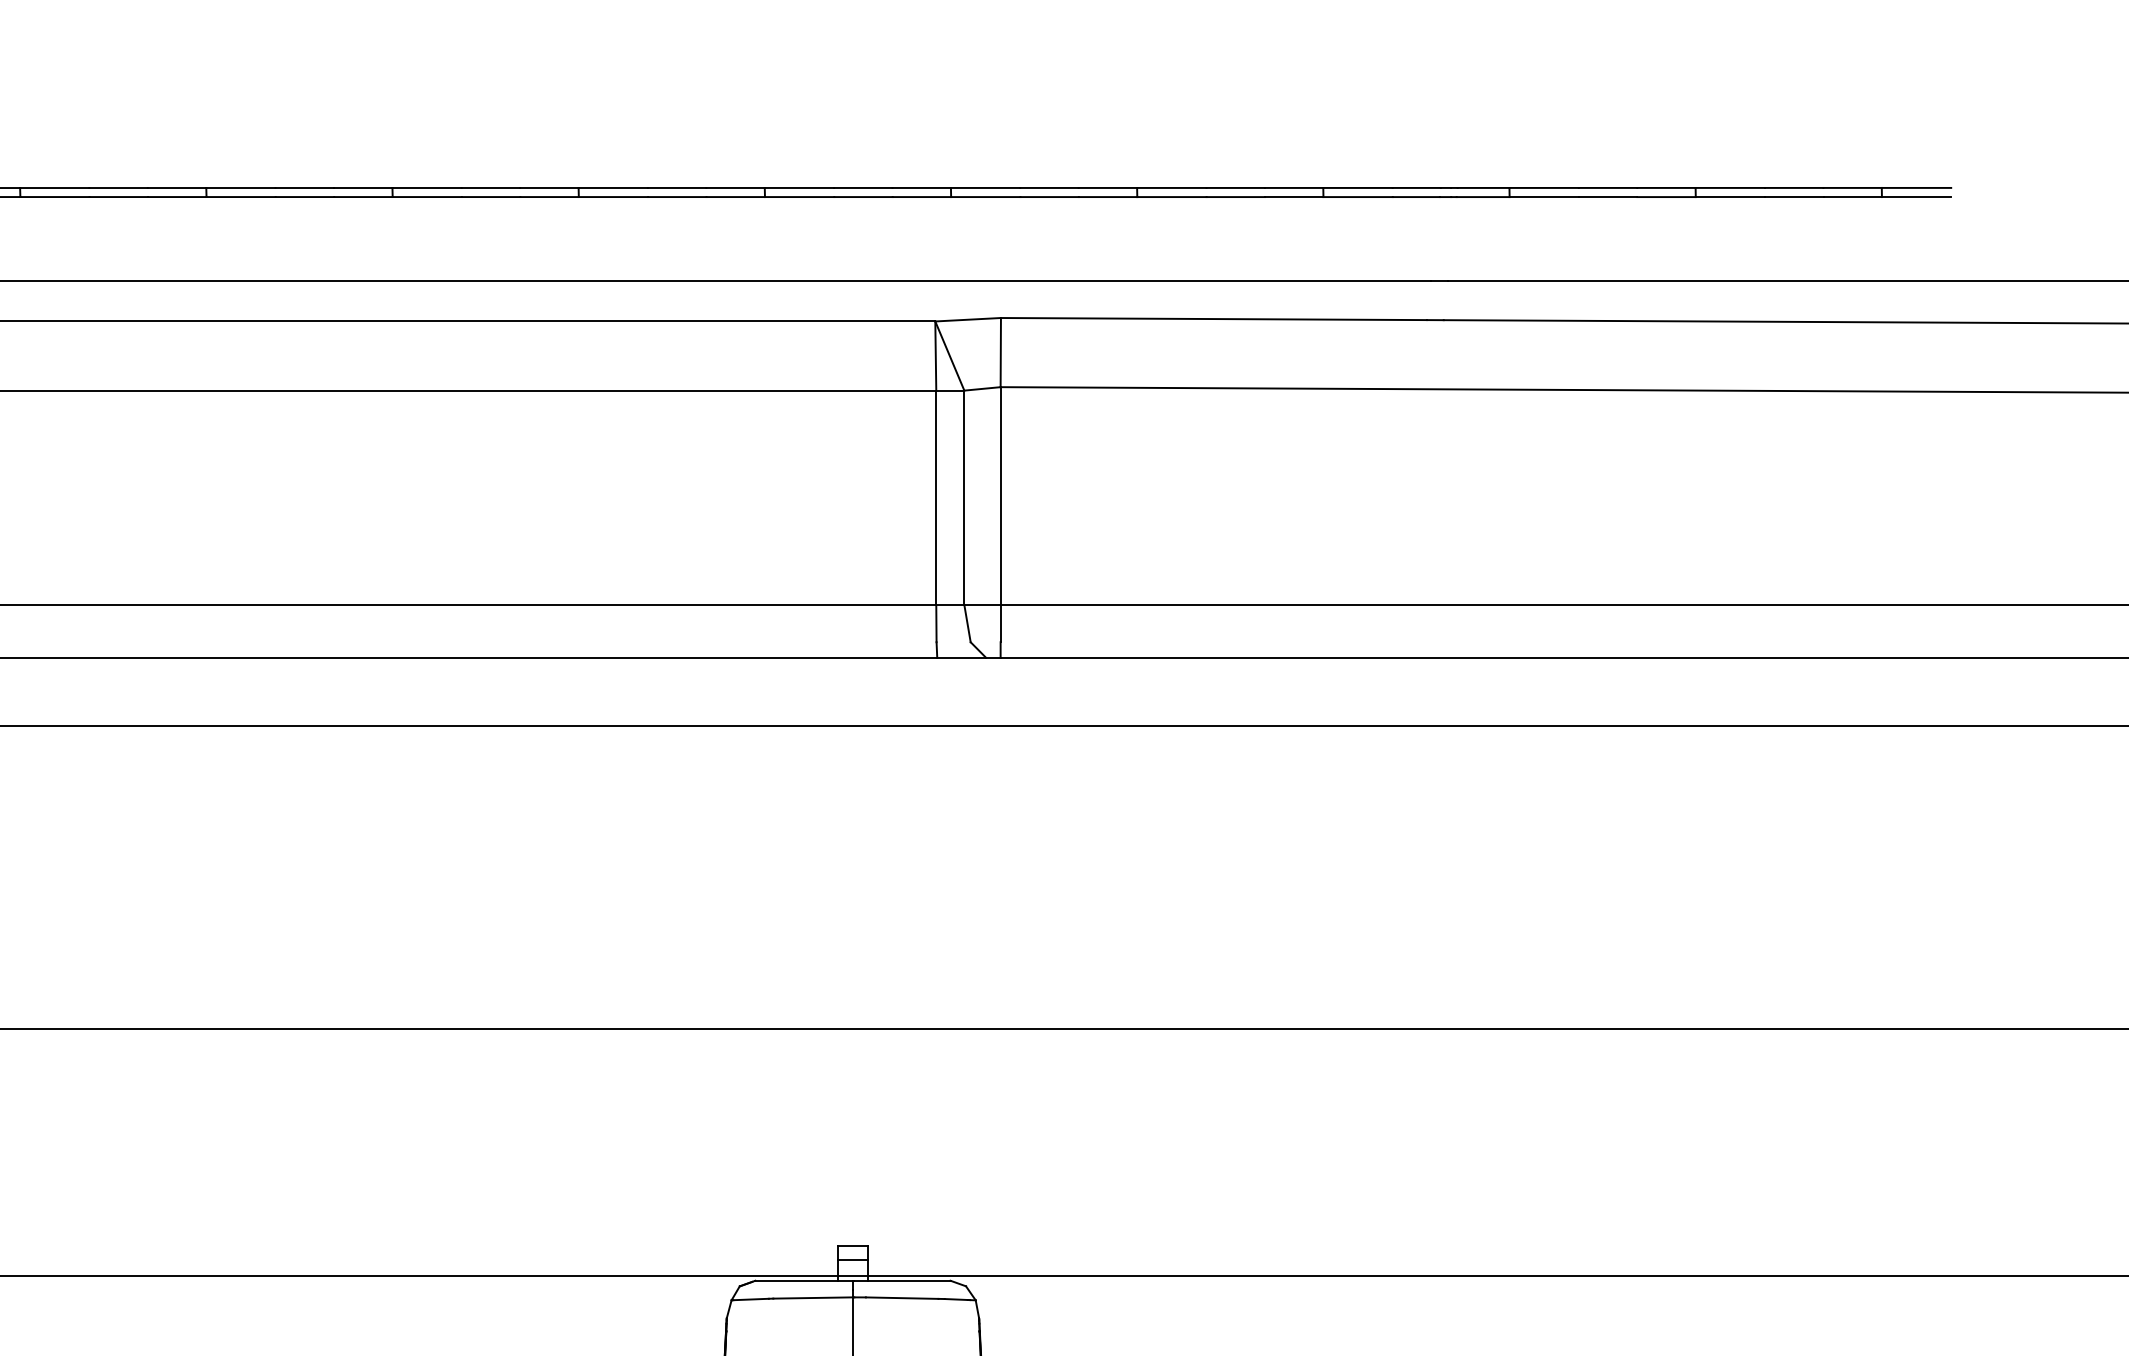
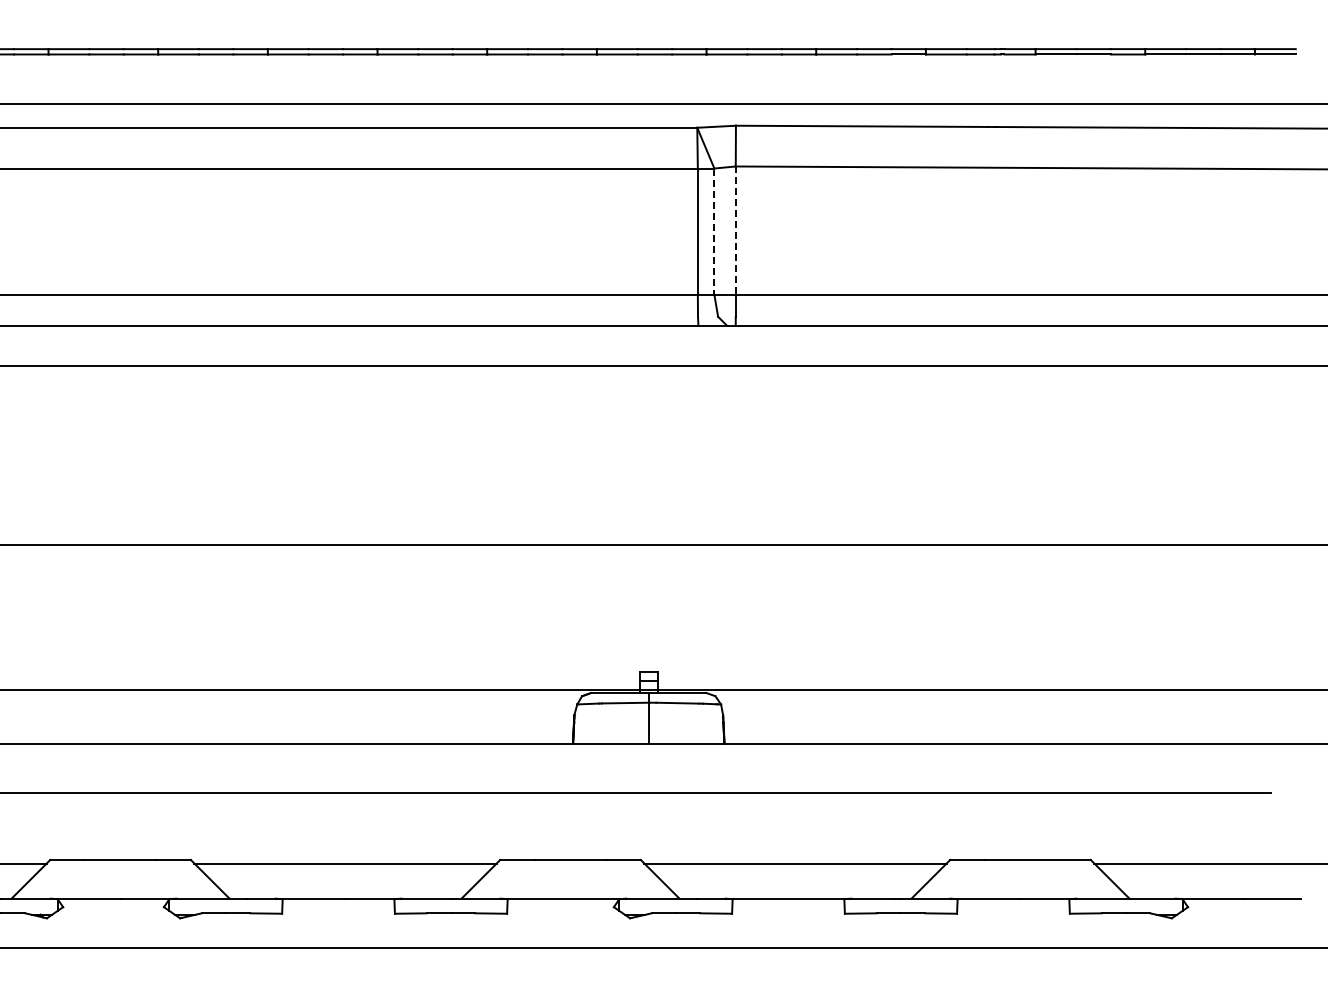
line: (1000, 497) -> (735, 231), solid -> dashed
line: (964, 499) -> (714, 232), solid -> dashed

